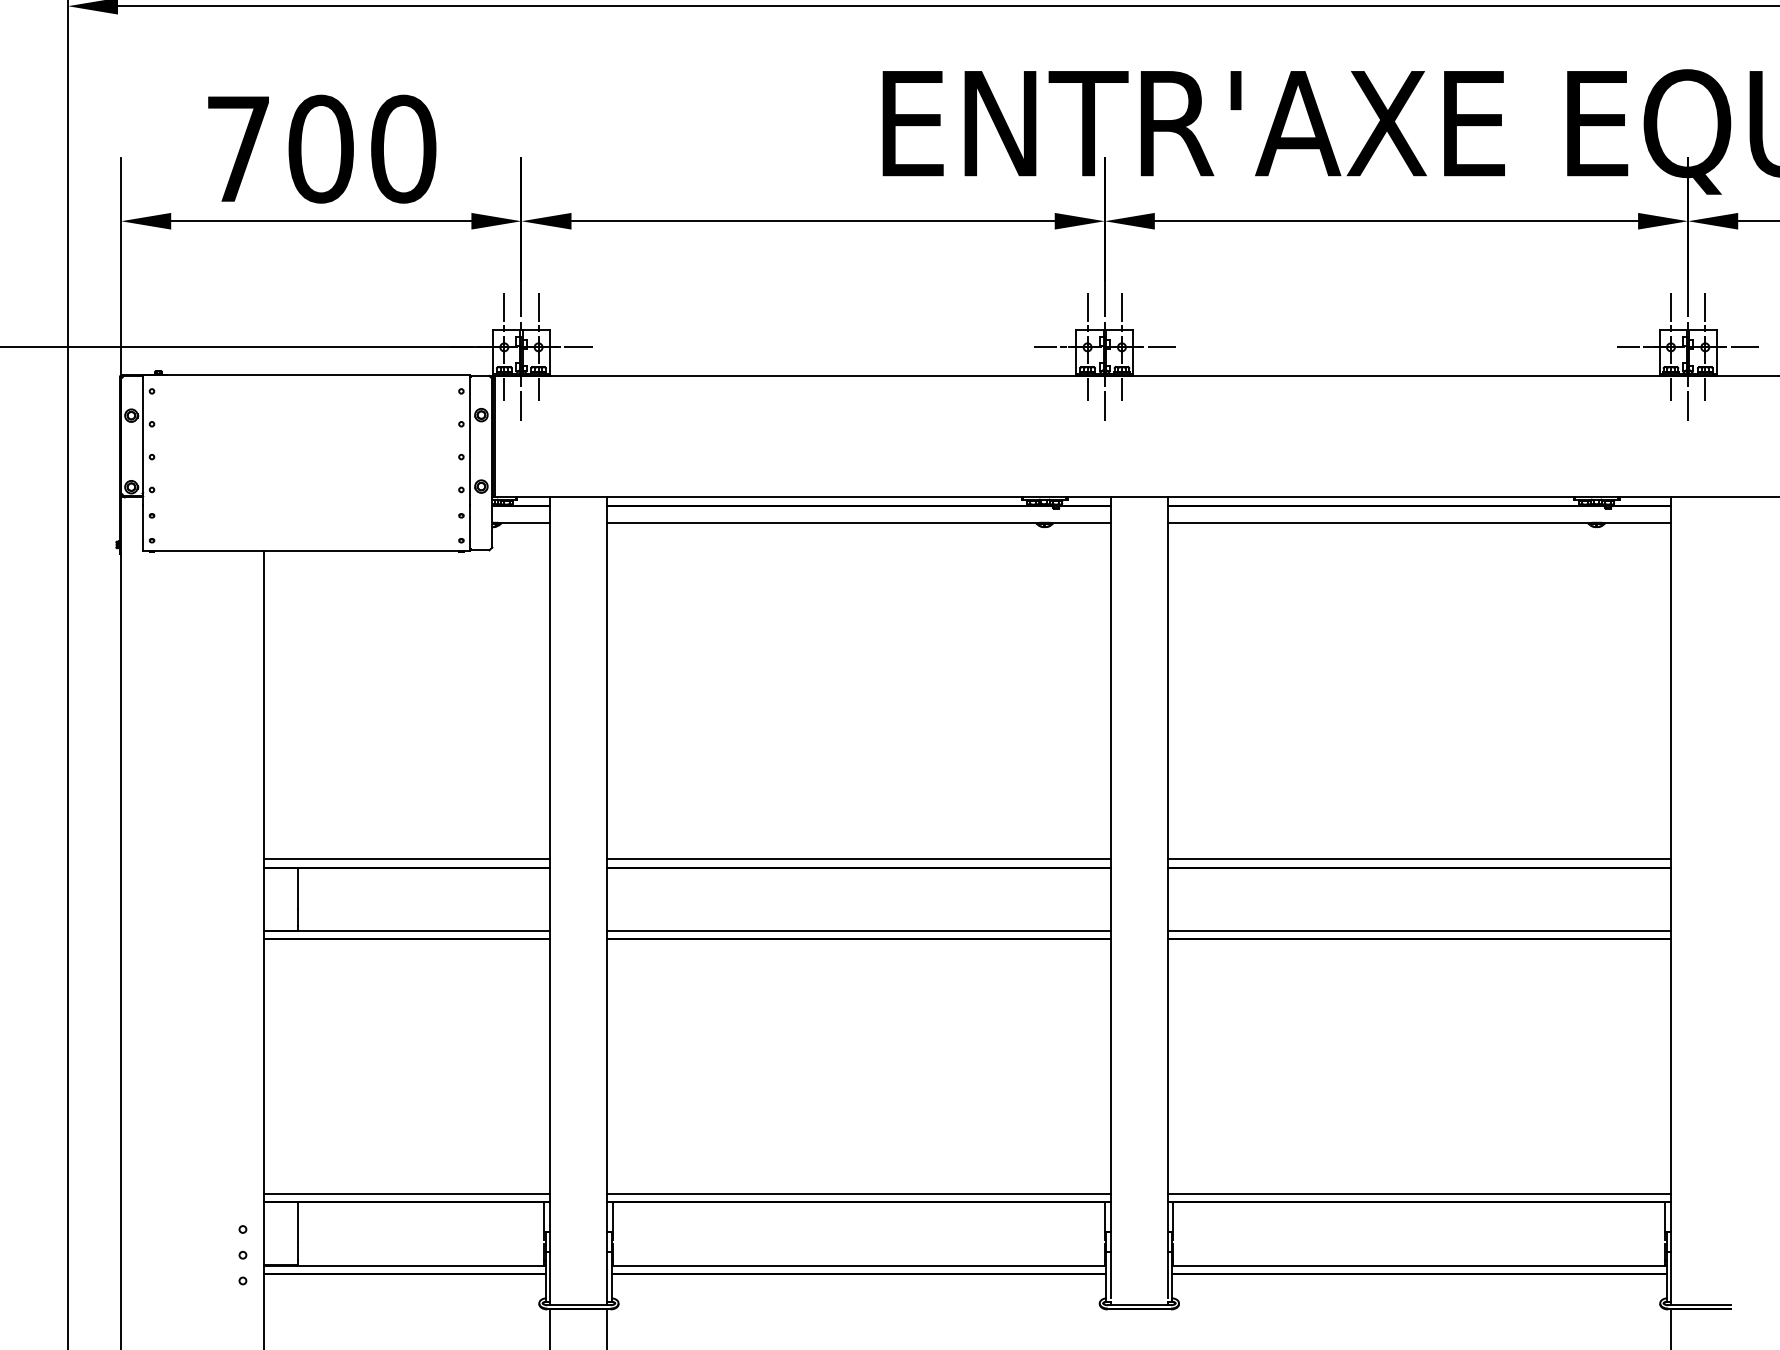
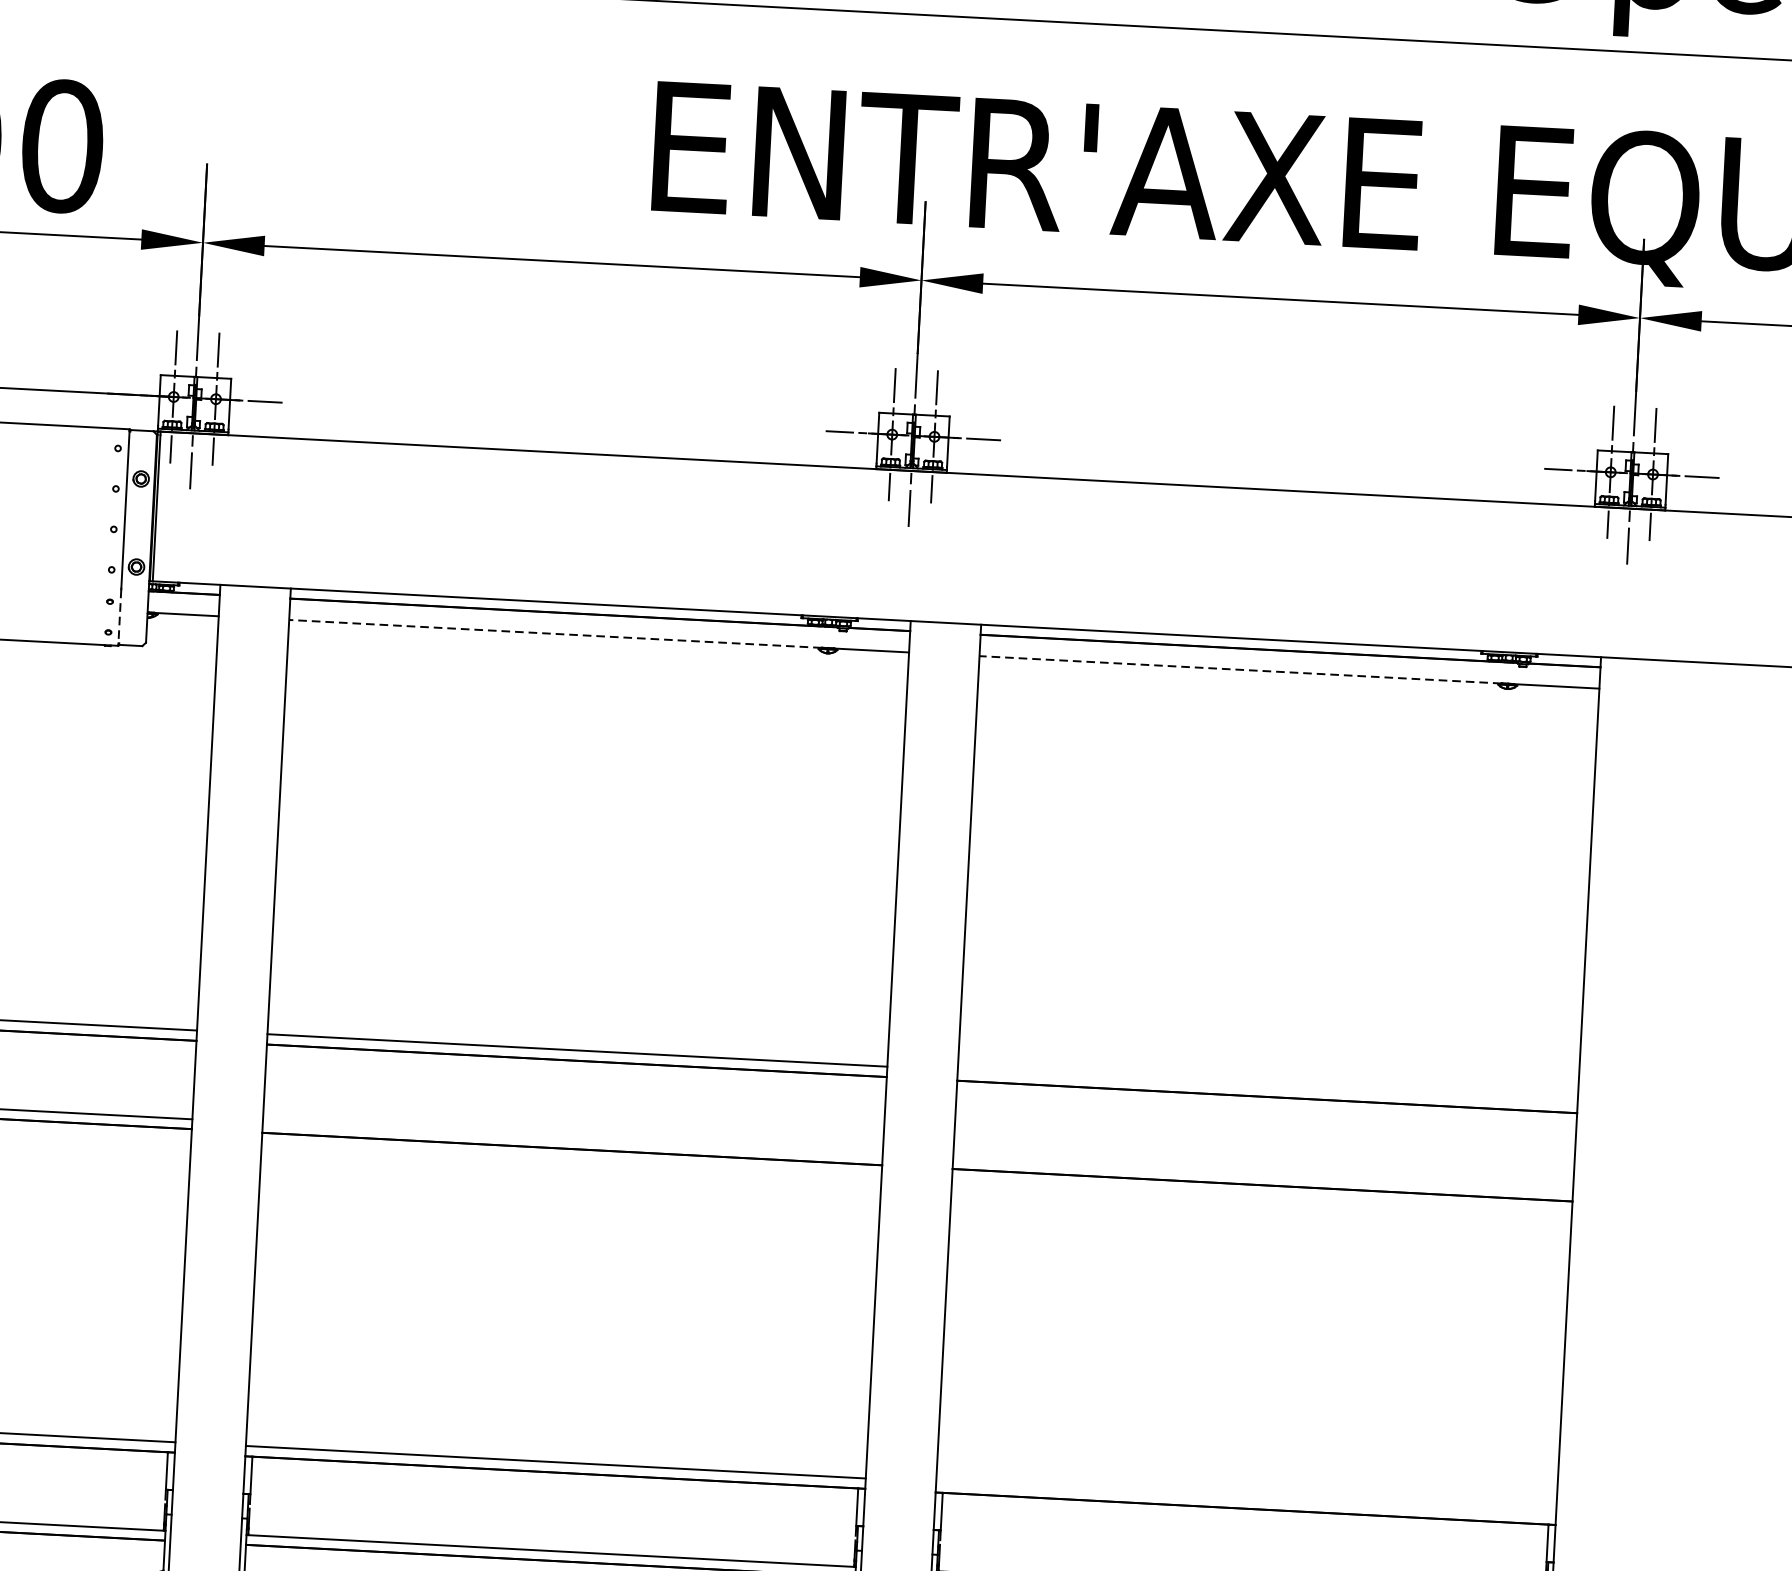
line: (822, 522) -> (554, 633), solid -> dashed
line: (1379, 522) -> (1240, 669), solid -> dashed
line: (470, 528) -> (120, 617), solid -> dashed
line: (1418, 859) -> (1266, 1086), removed
line: (858, 931) -> (572, 1139), removed
line: (1418, 931) -> (1262, 1175), removed
line: (1418, 1193) -> (1245, 1498), removed

